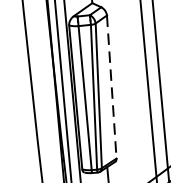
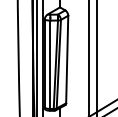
line: (112, 86) -> (67, 59), dashed -> solid

